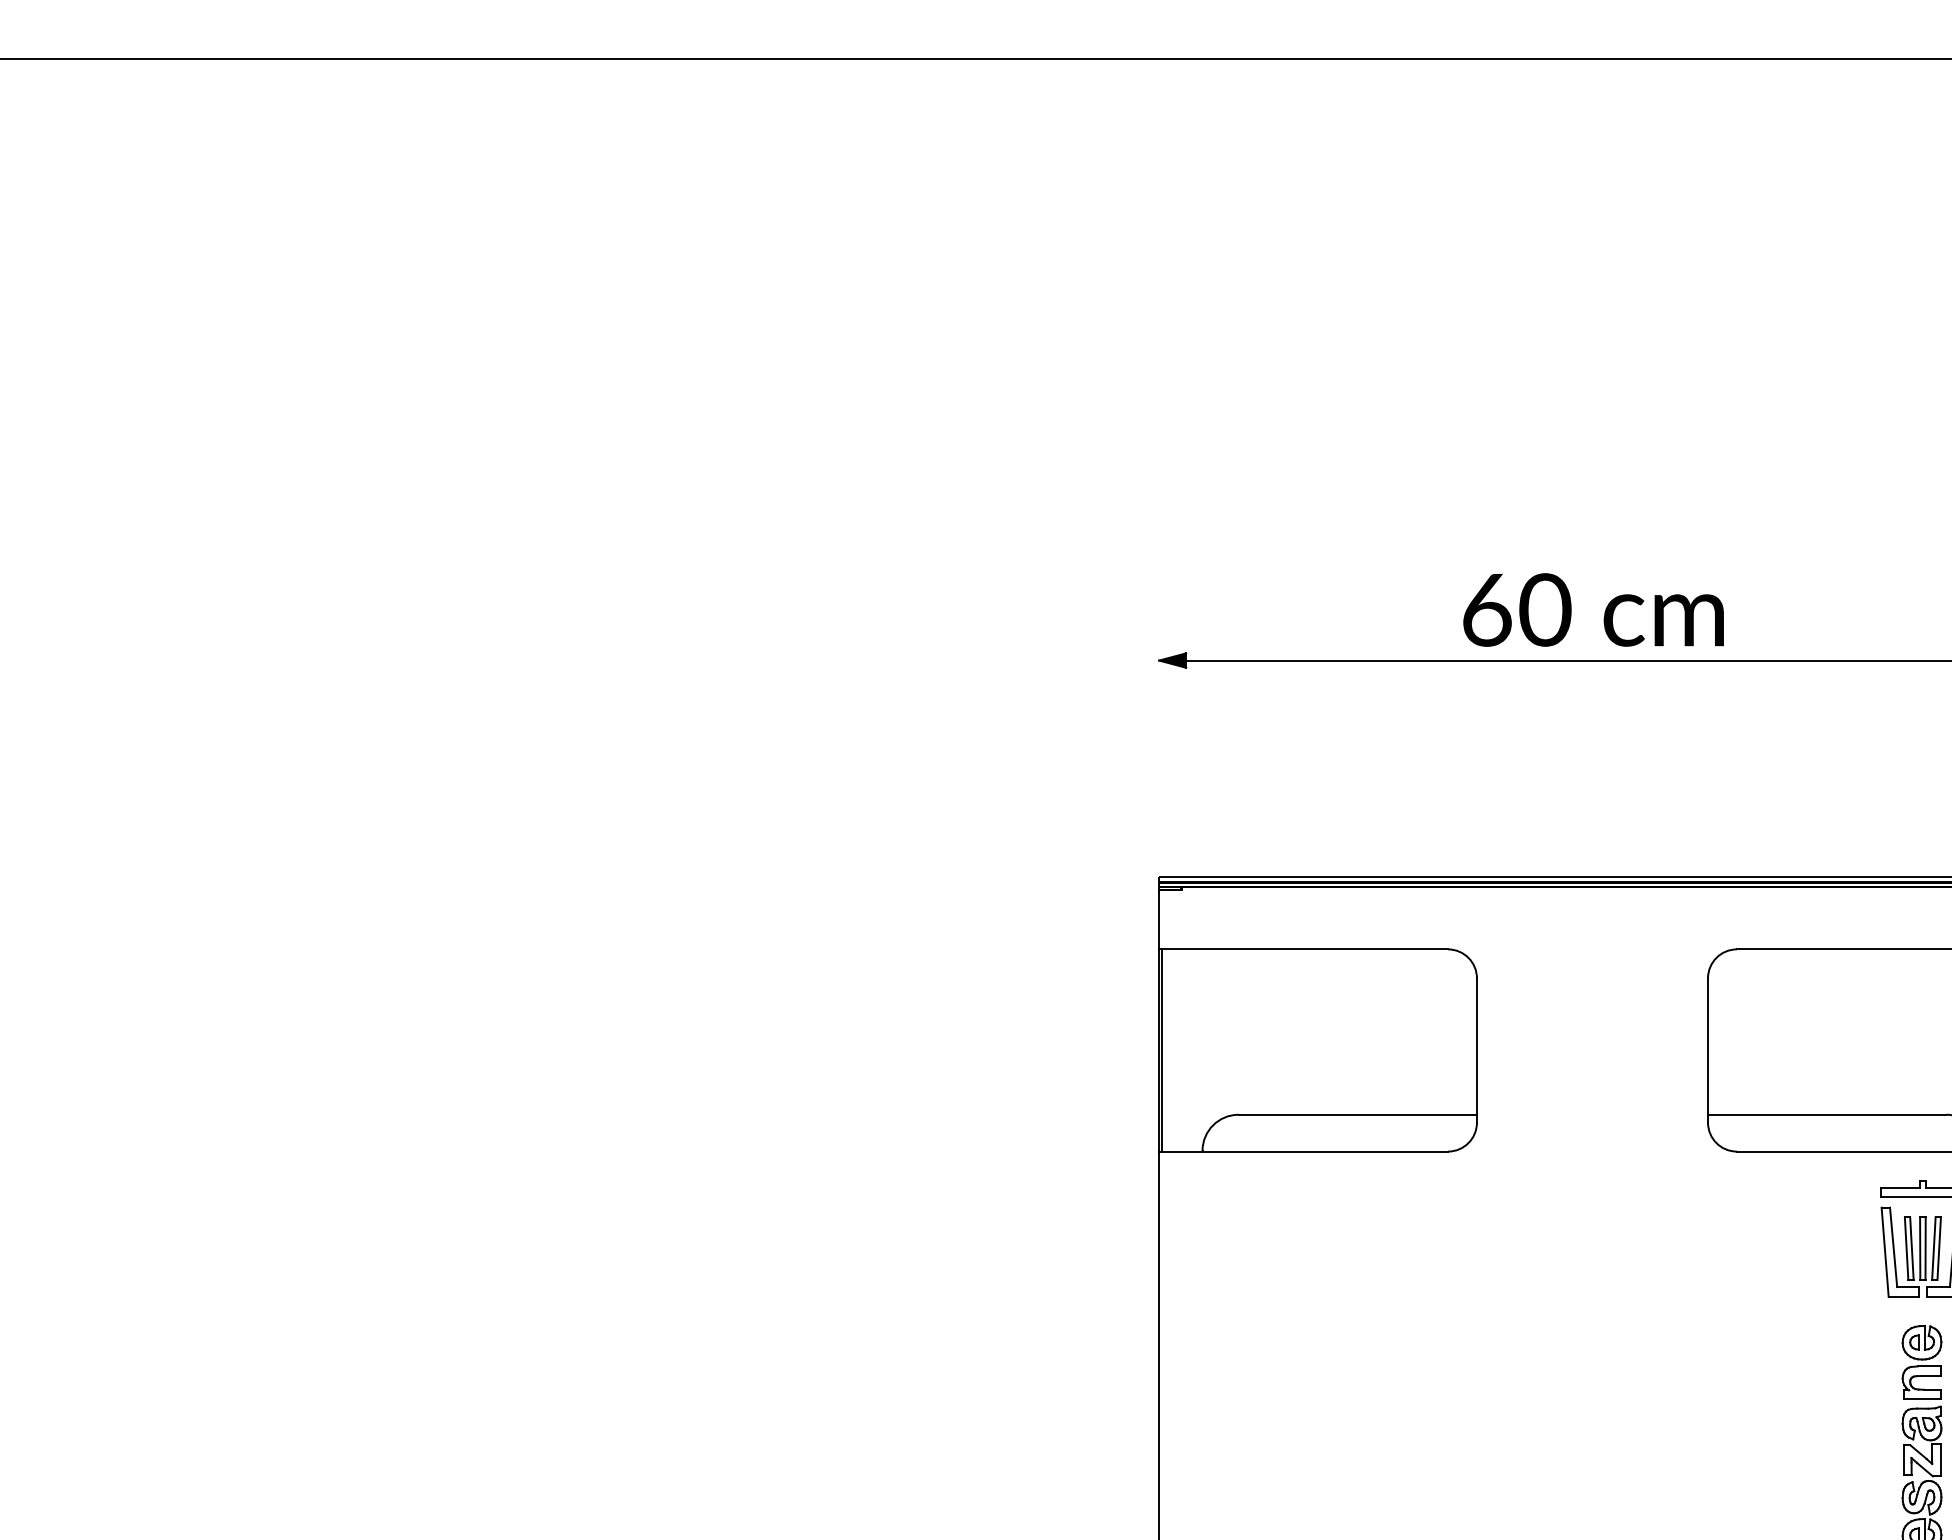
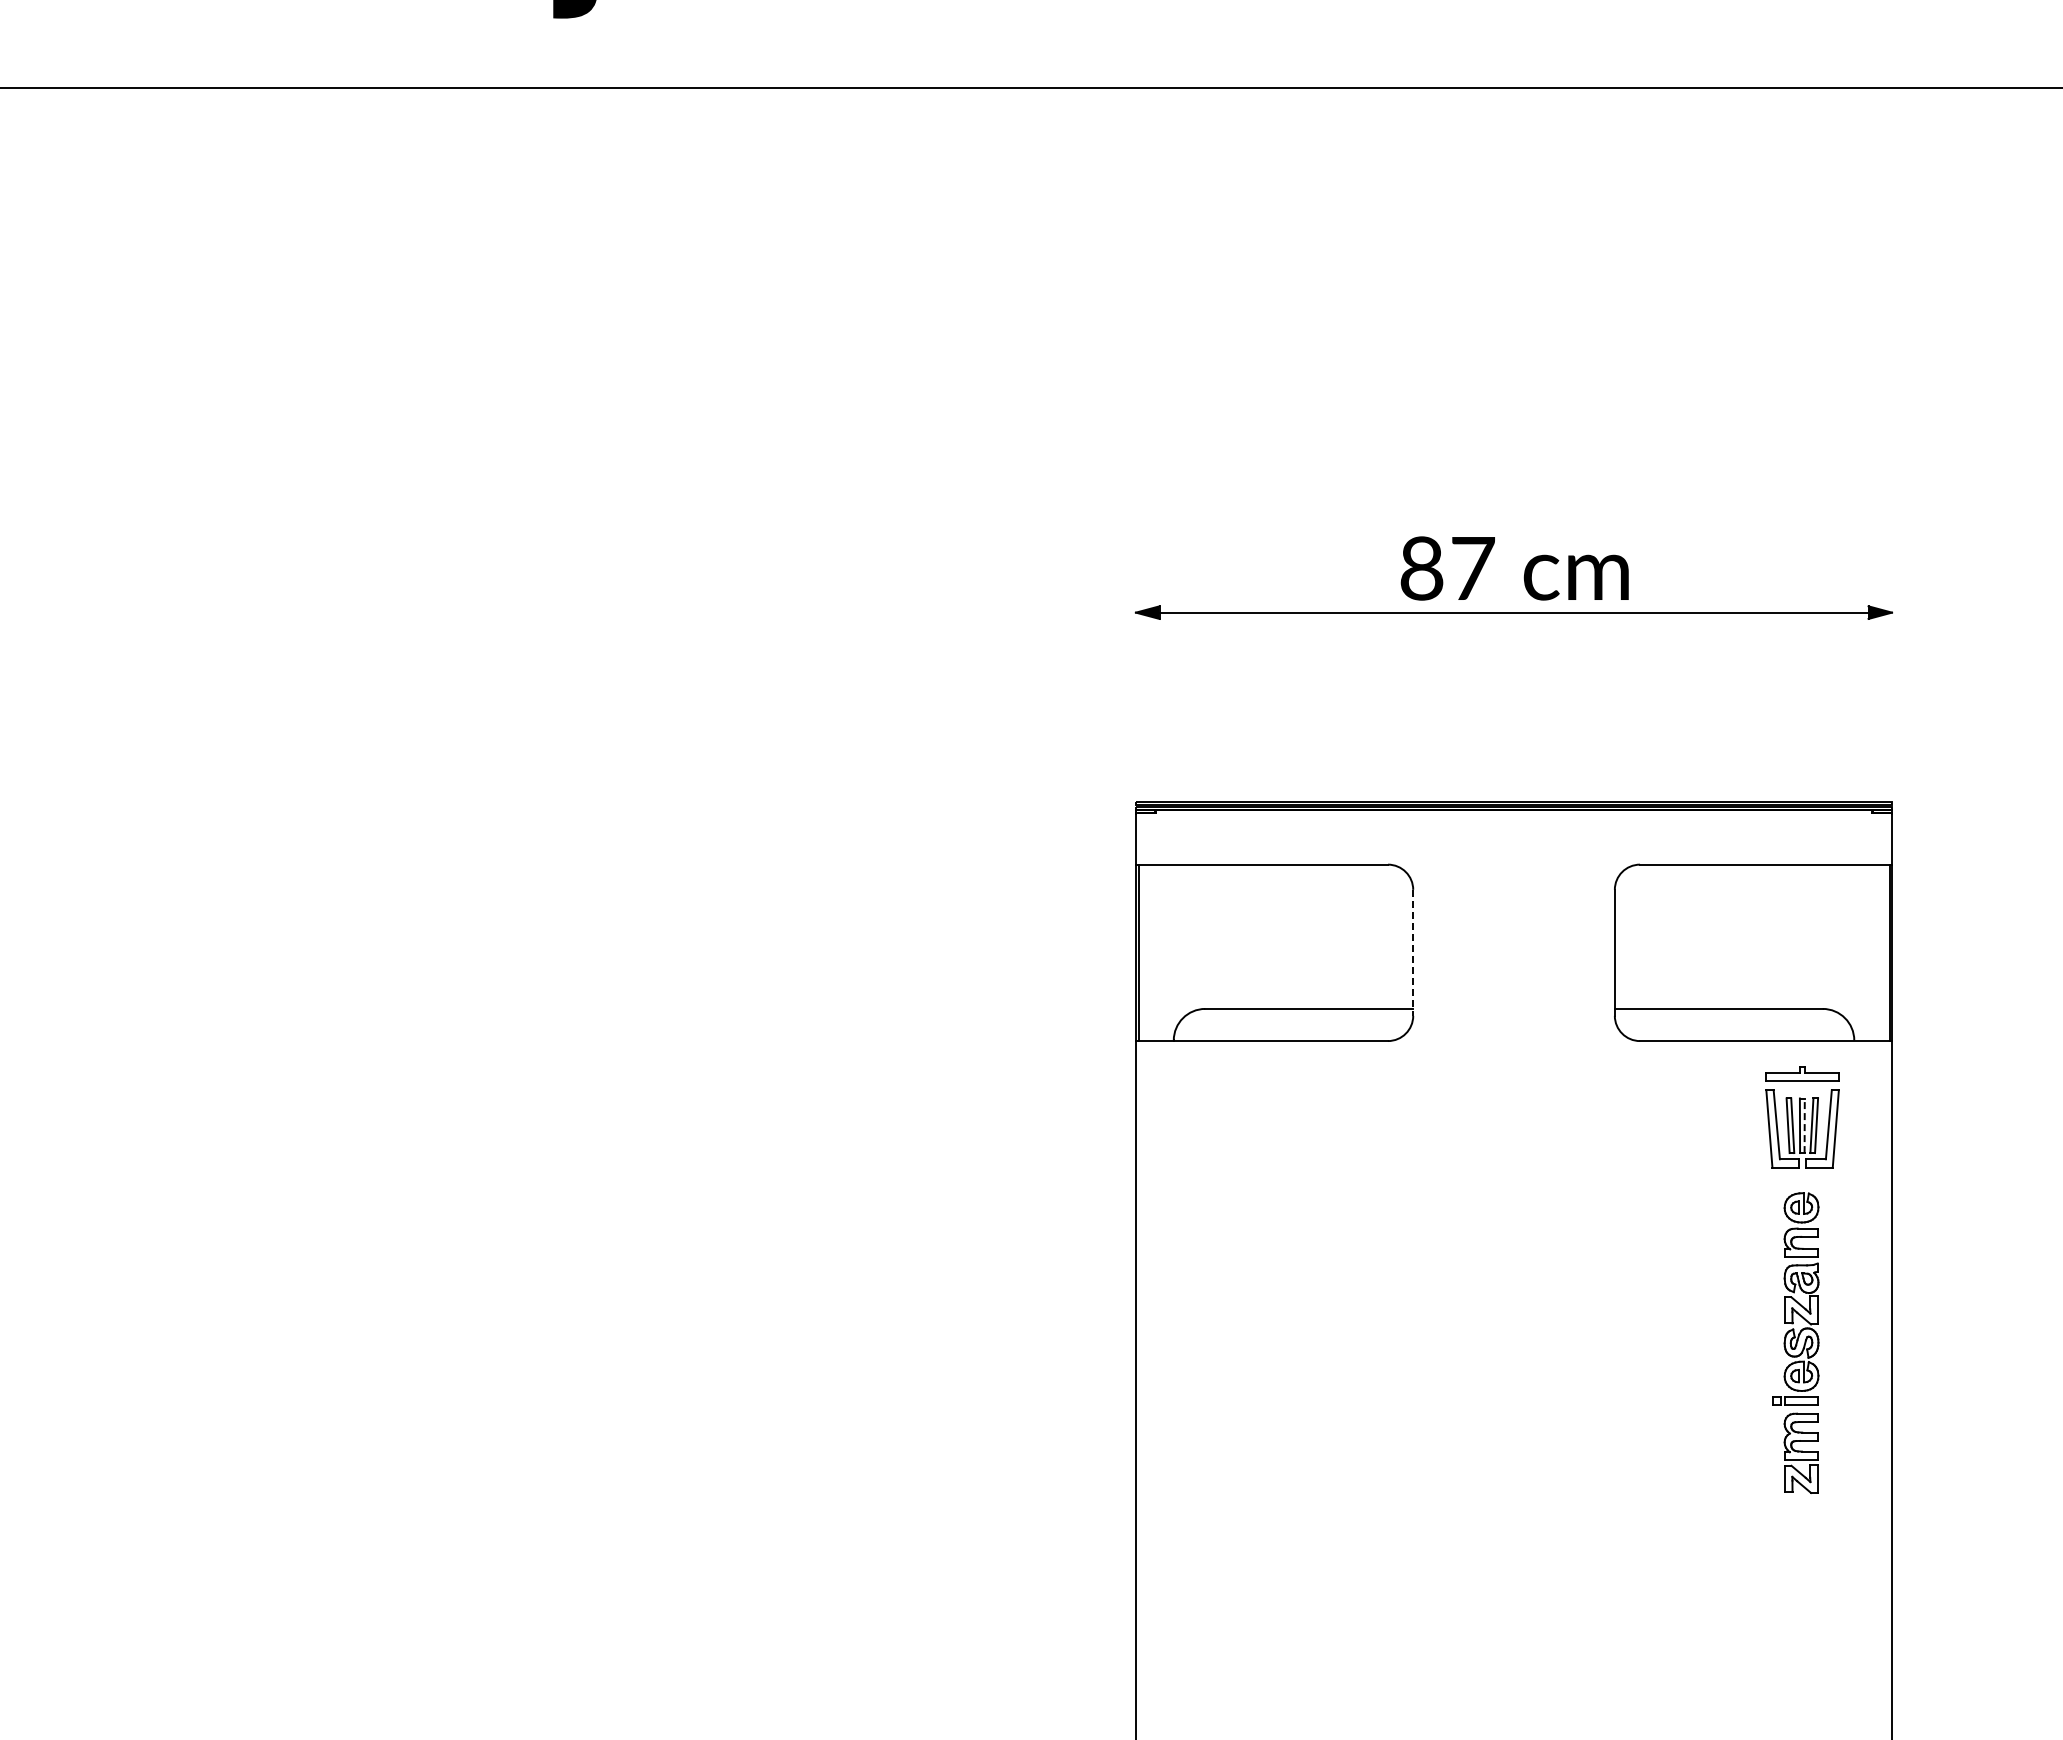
text: (1516, 609) -> (1447, 568), 60 -> 87
line: (1477, 1051) -> (1413, 953), solid -> dashed
line: (1925, 1248) -> (1804, 1125), solid -> dashed

